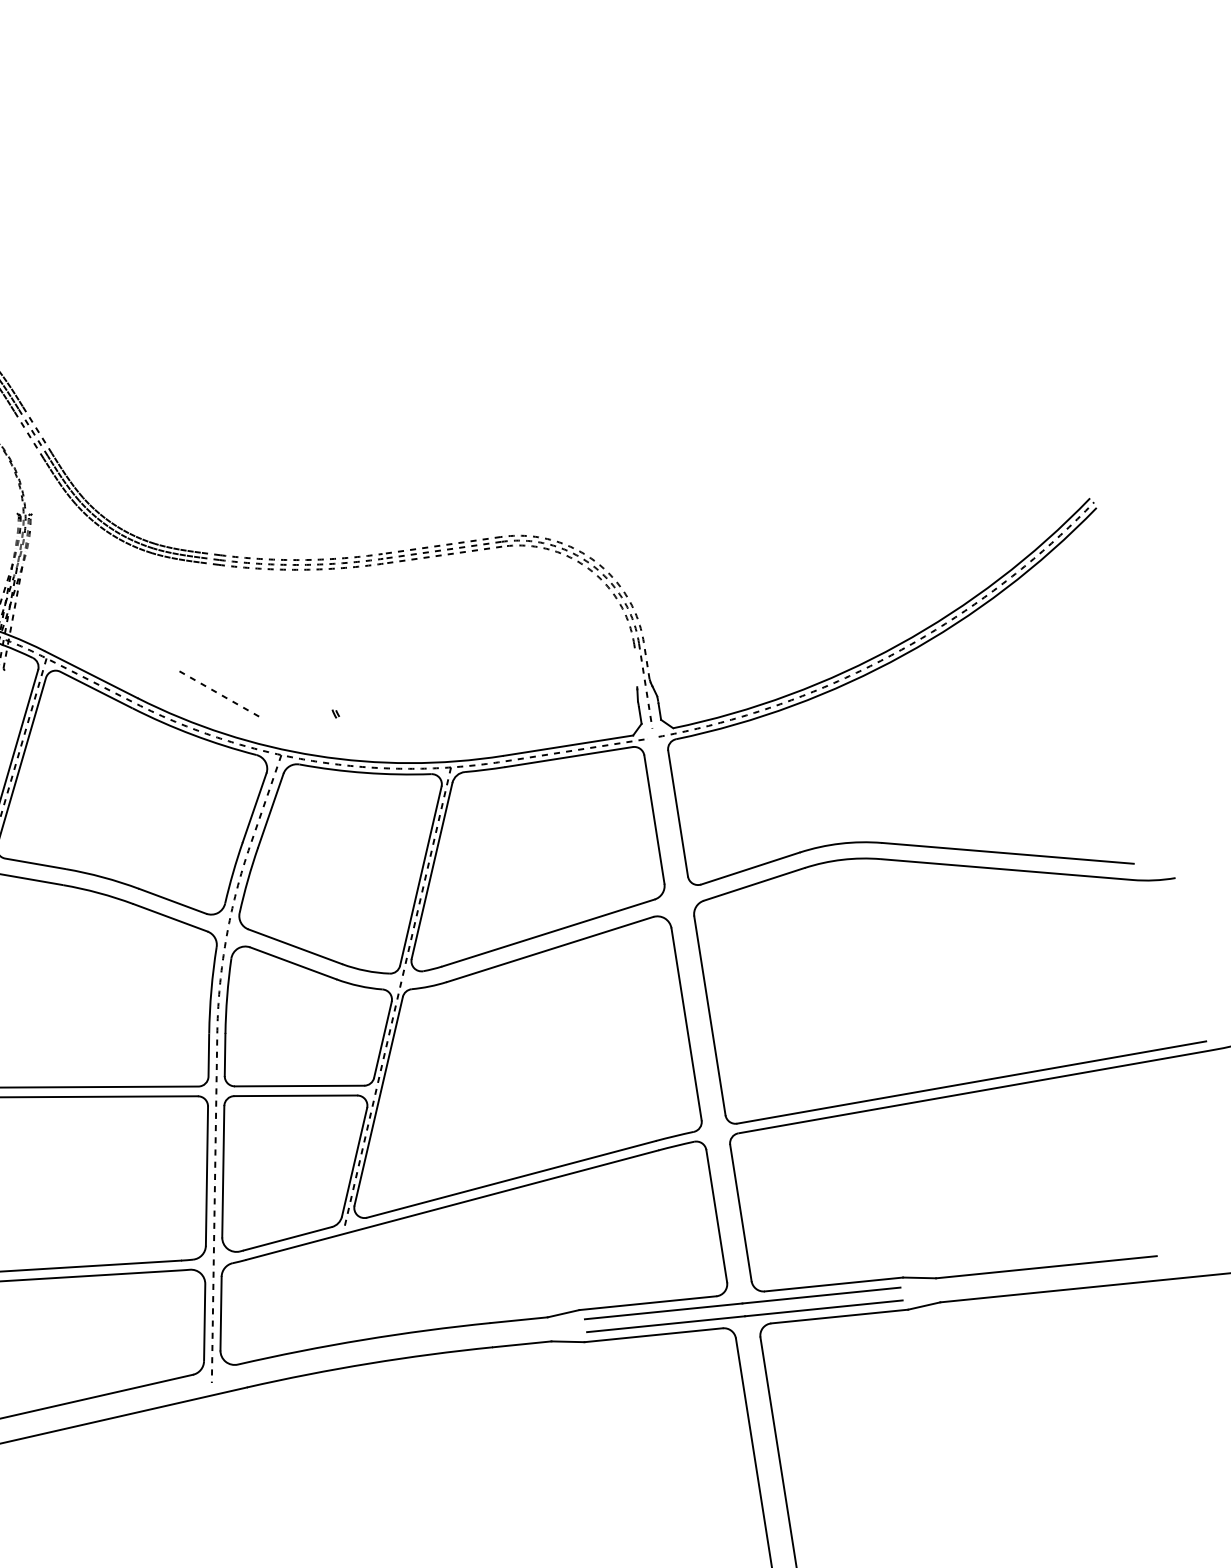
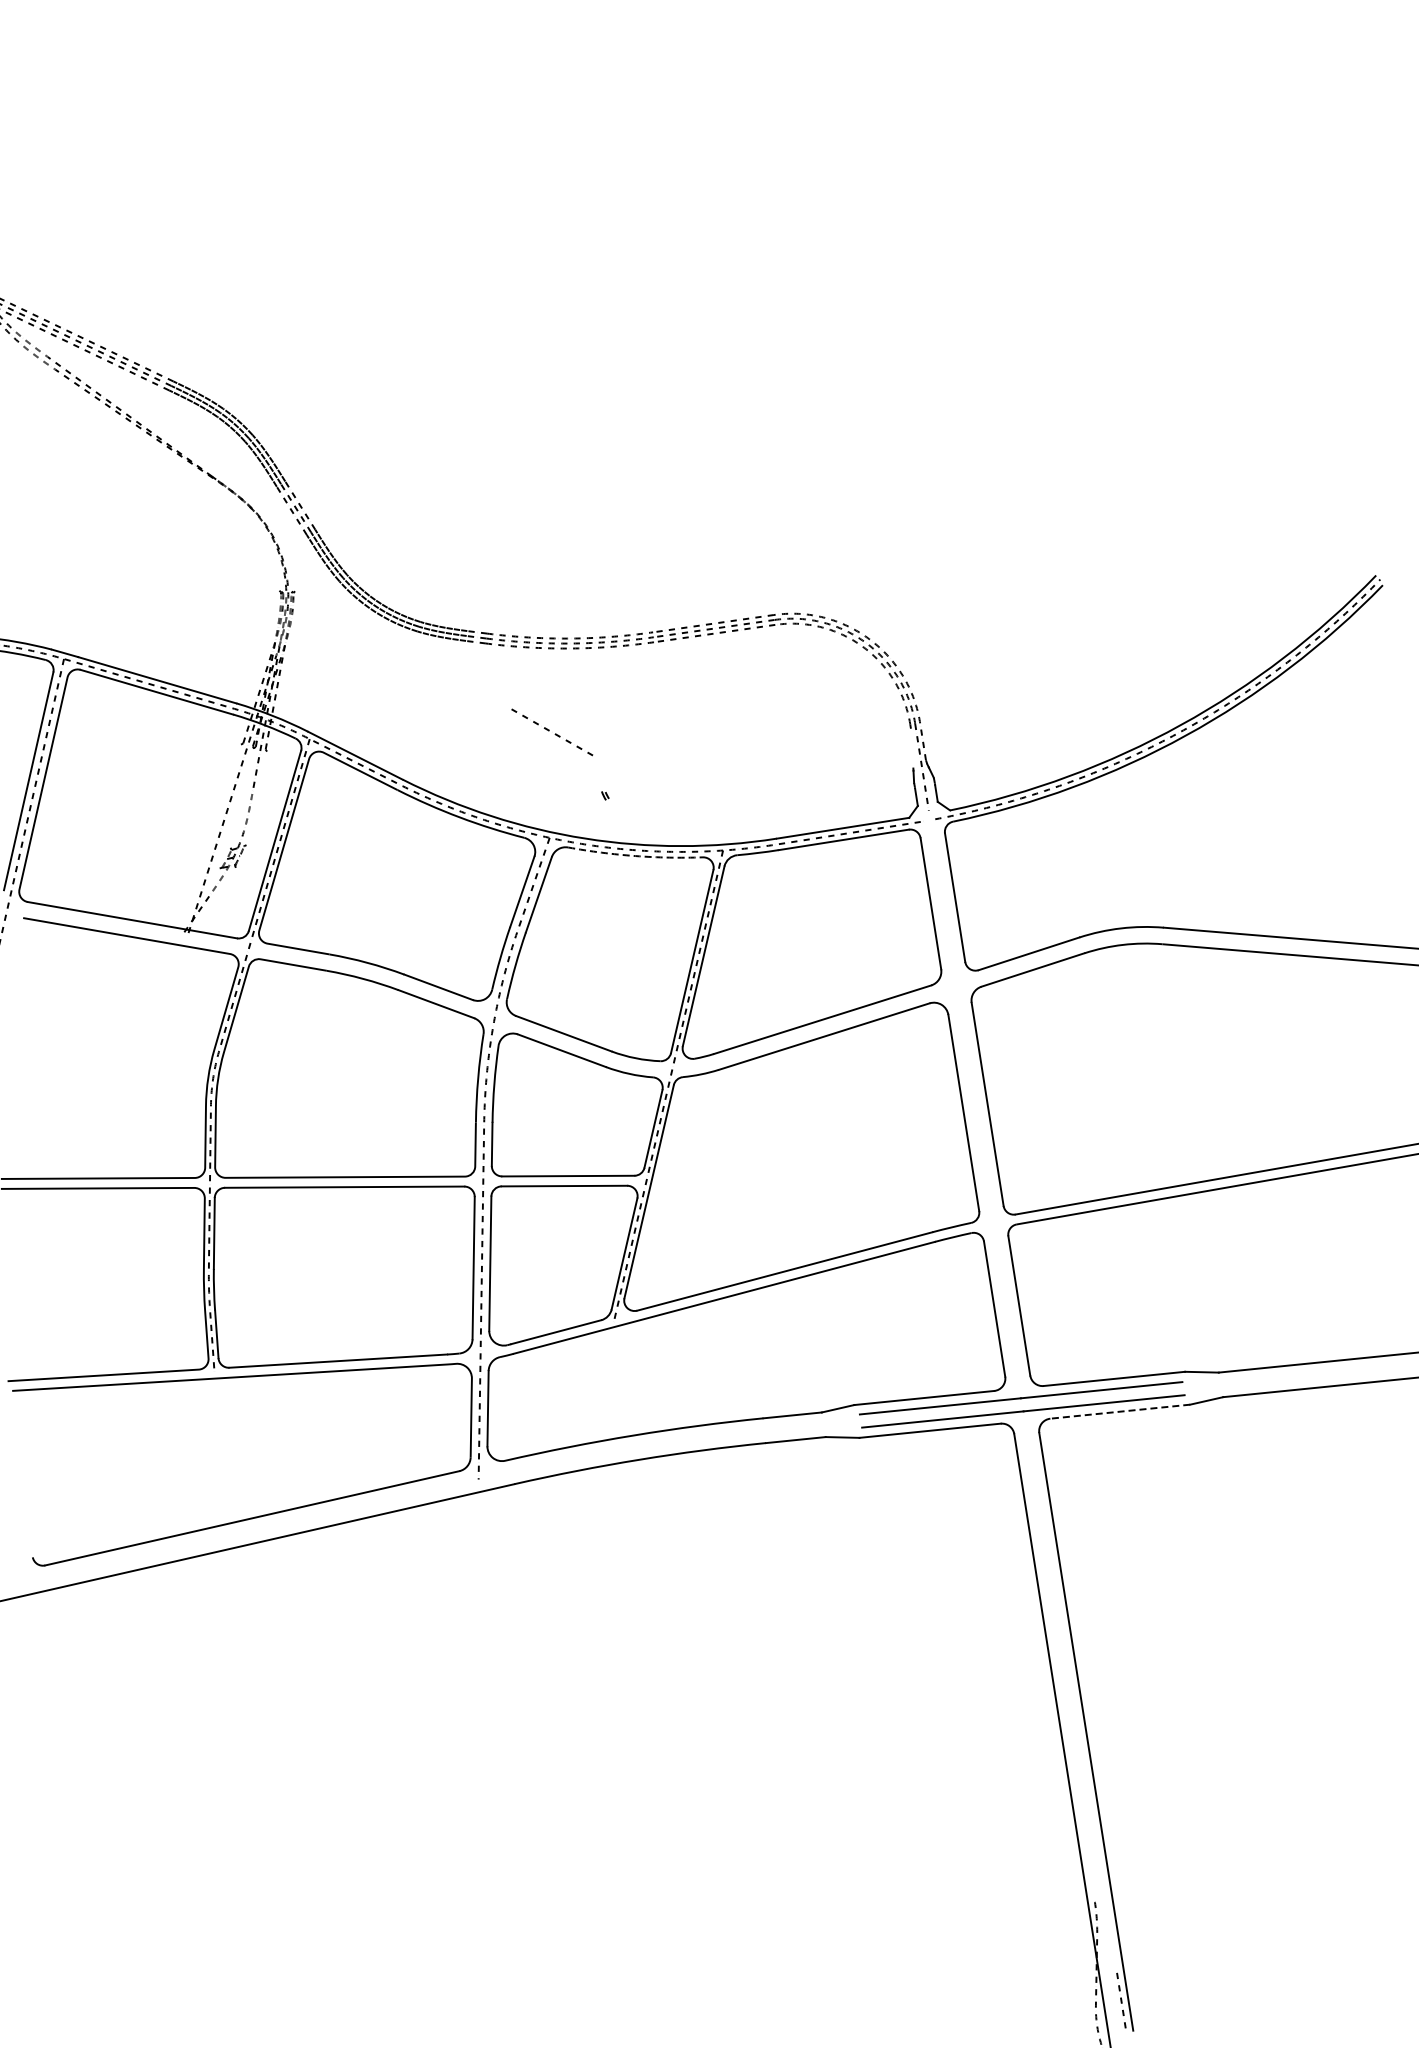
line: (221, 696) -> (554, 734), moved
arc: (365, 773) -> (635, 856), solid -> dashed
line: (838, 1316) -> (1119, 1411), solid -> dashed

